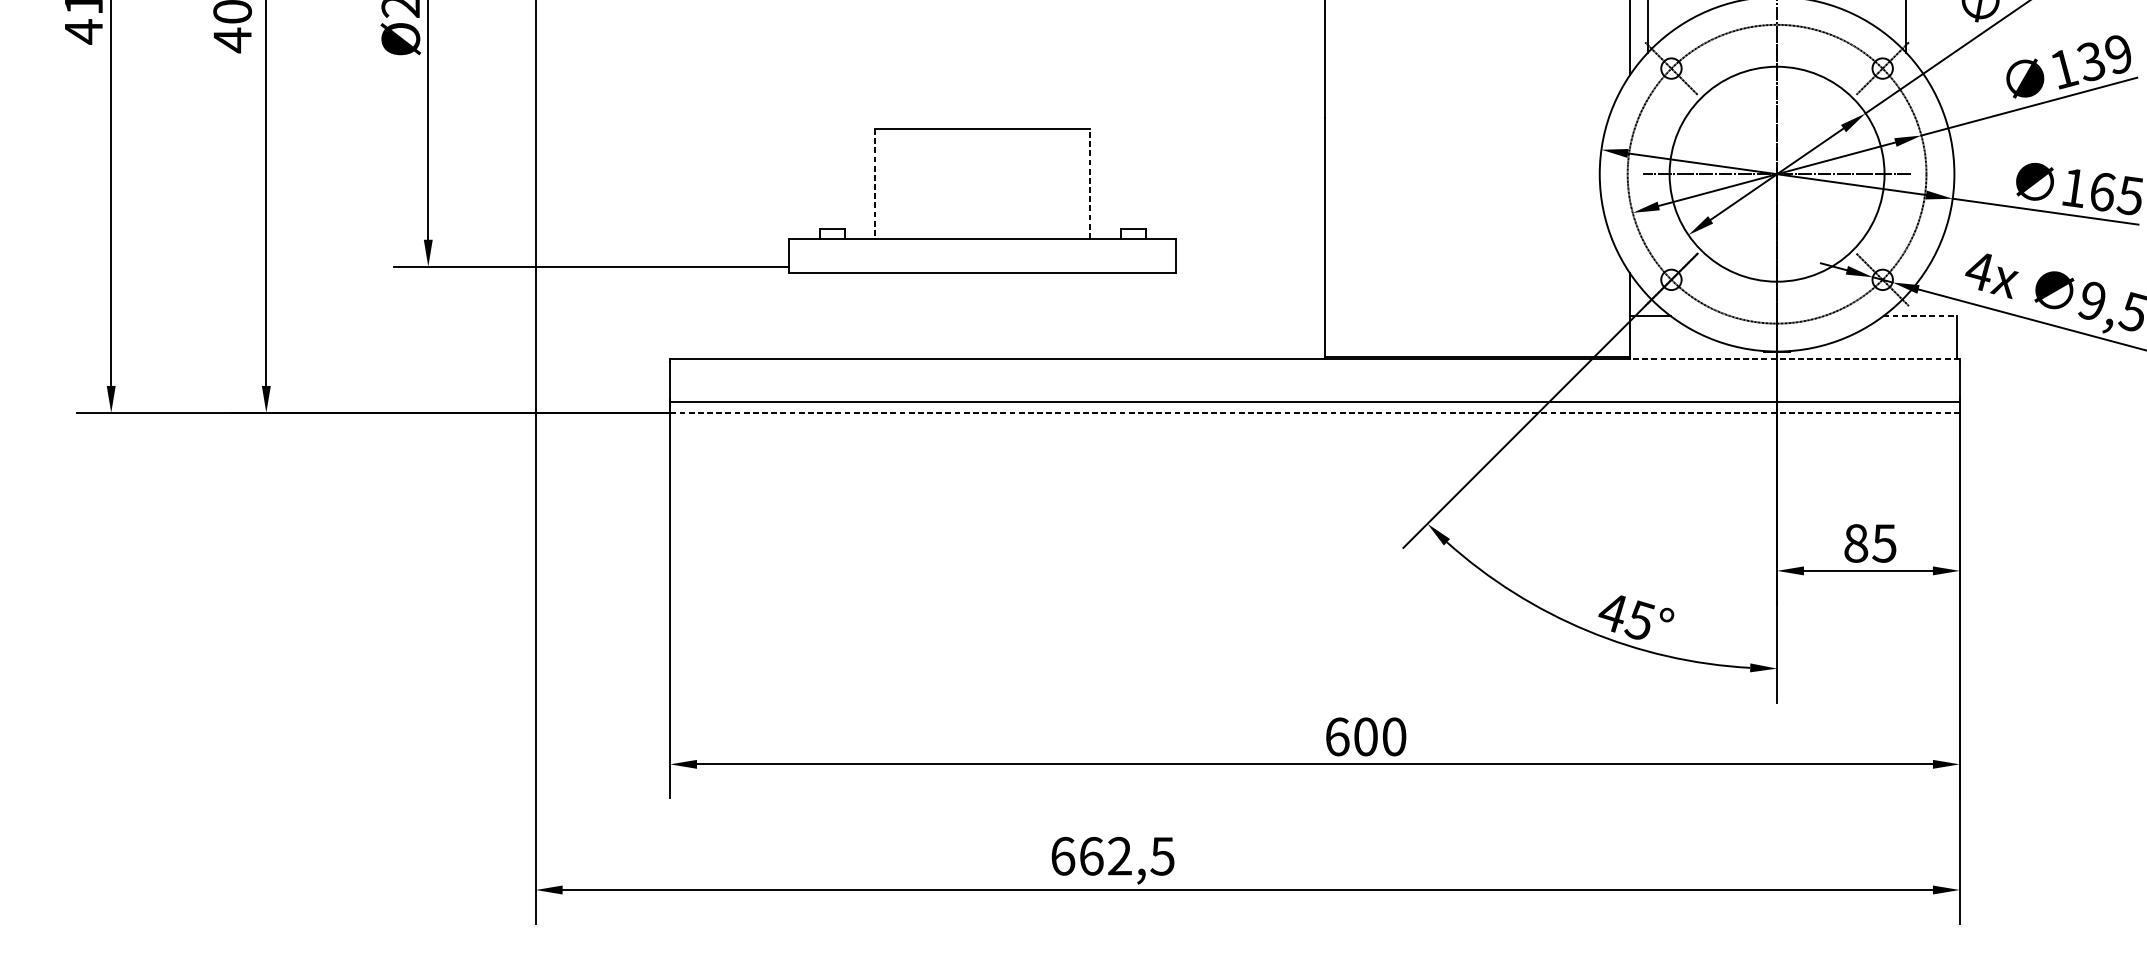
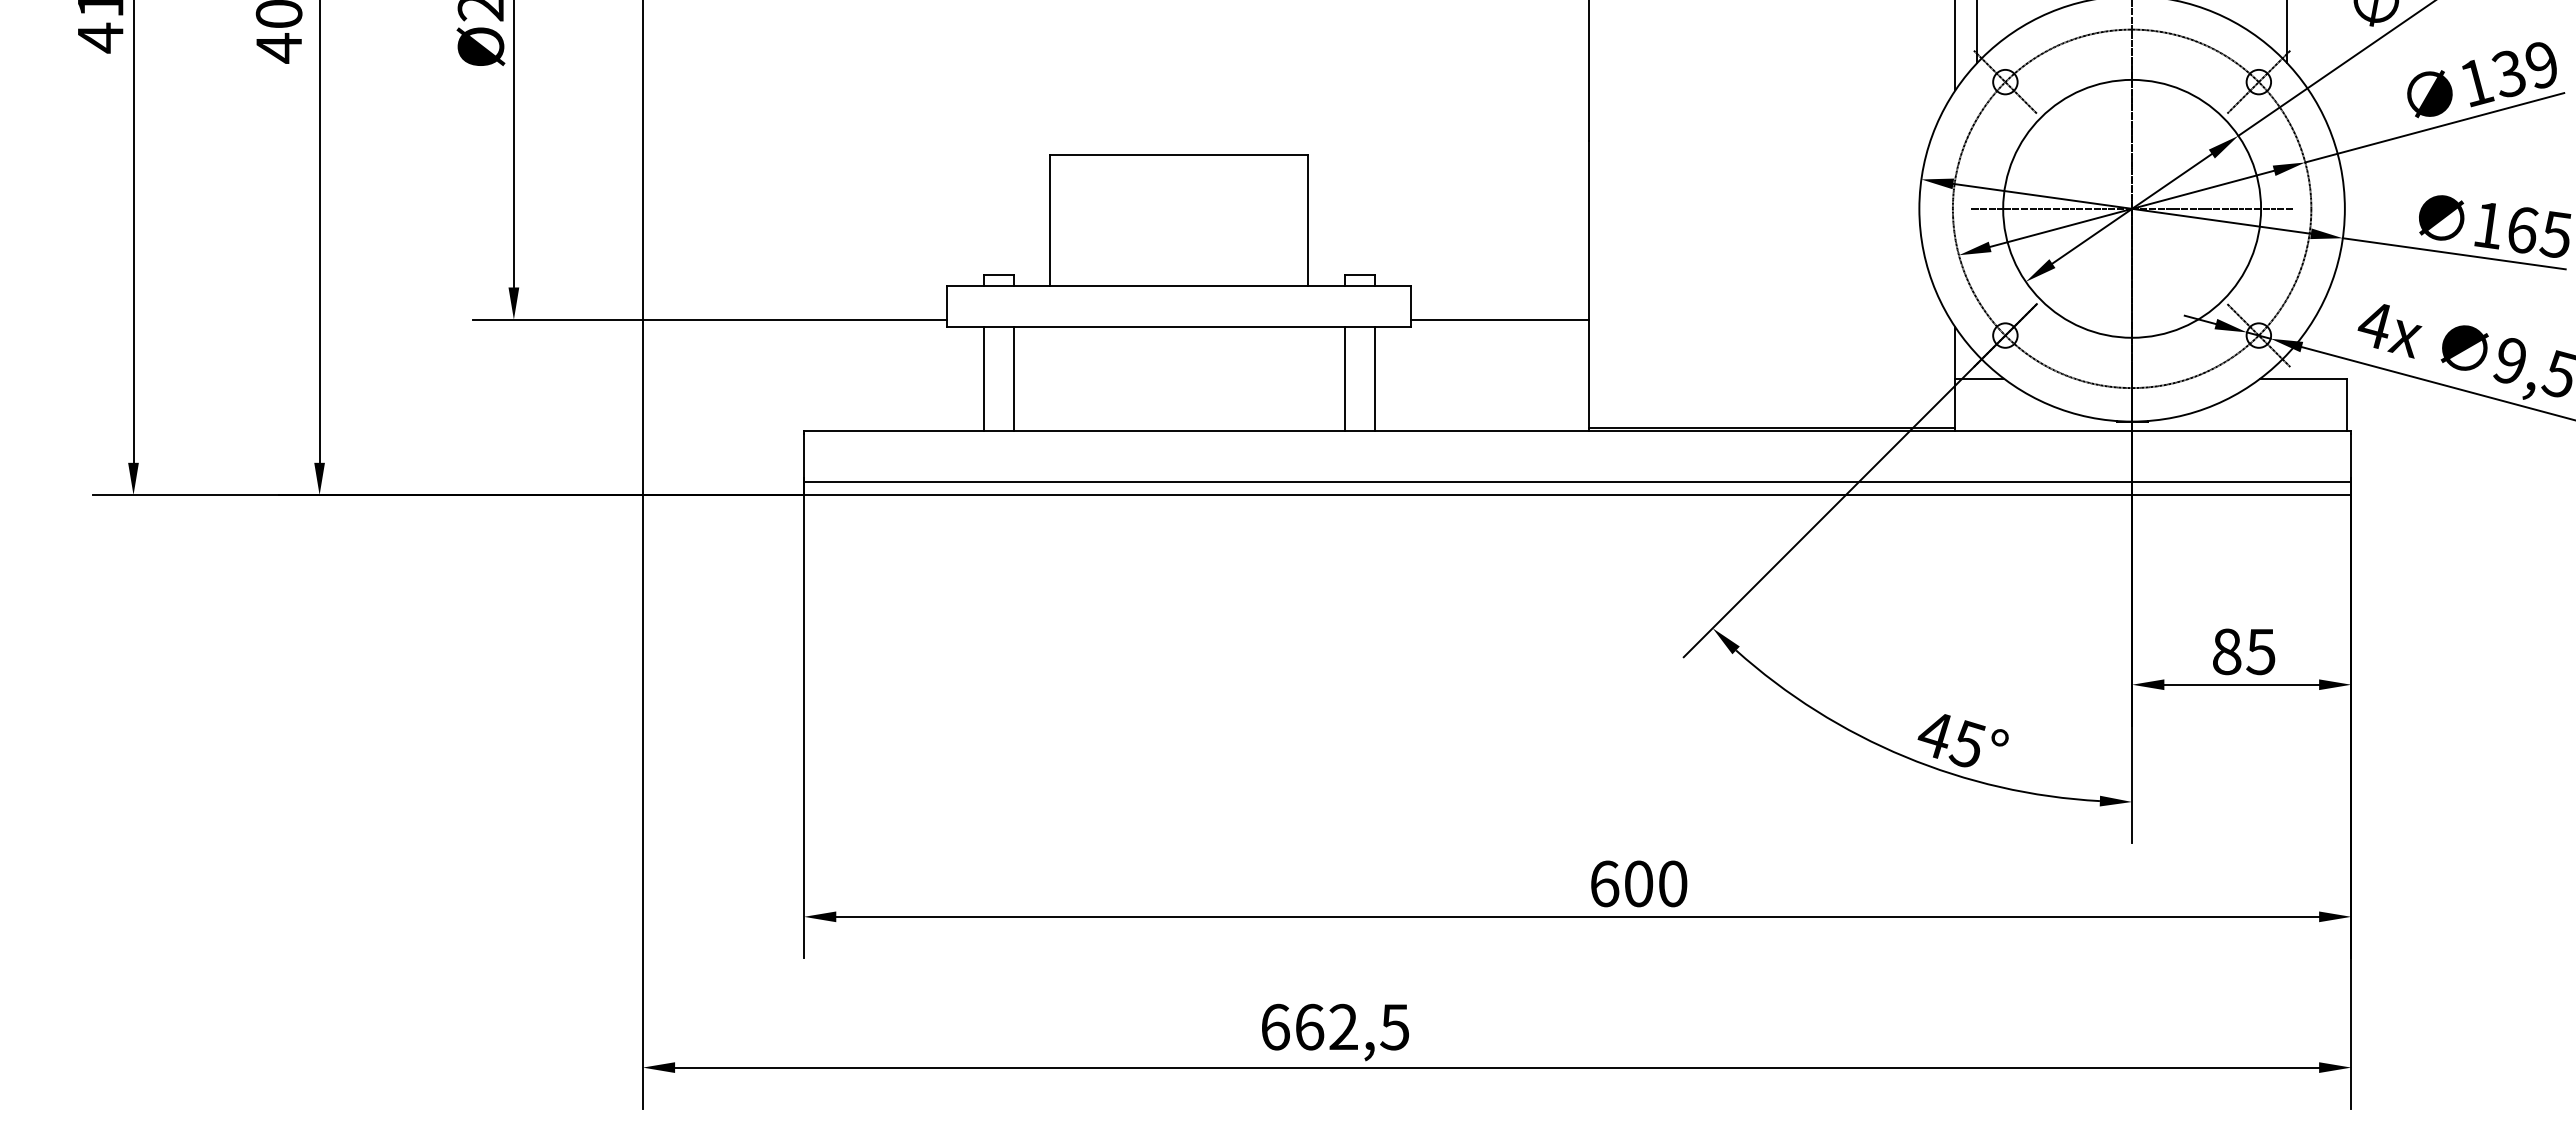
line: (875, 183) -> (1050, 220), dashed -> solid
line: (1090, 183) -> (1308, 220), dashed -> solid
line: (1250, 266) -> (1500, 319), added
line: (819, 315) -> (983, 378), added
line: (844, 315) -> (1013, 378), added
line: (1120, 315) -> (1344, 378), added
line: (1145, 315) -> (1374, 378), added
line: (1919, 316) -> (2303, 379), dashed -> solid
line: (1794, 358) -> (2153, 430), dashed -> solid
line: (1314, 413) -> (1577, 495), dashed -> solid

